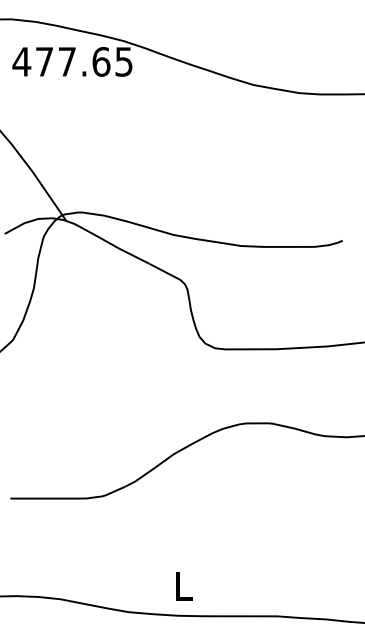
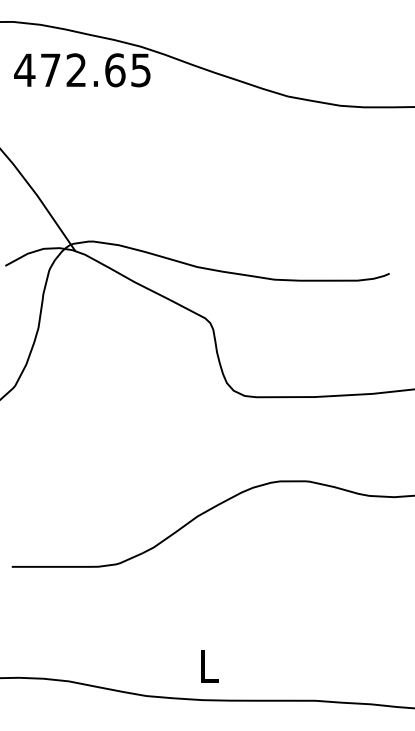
text: (66, 61) -> (75, 69), 477.65 -> 472.65

